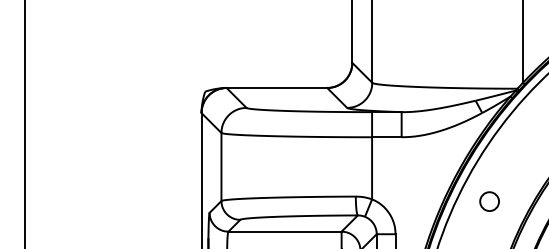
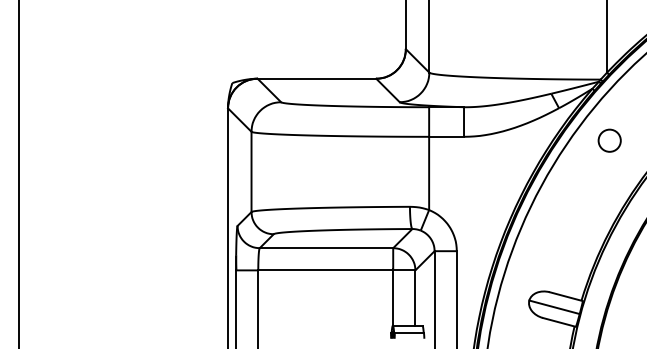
circle: (489, 201) -> (609, 140), moved

